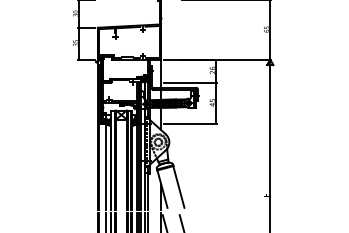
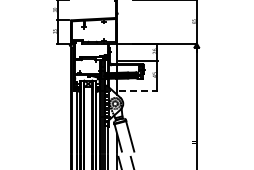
line: (191, 124) -> (139, 90), solid -> dashed

